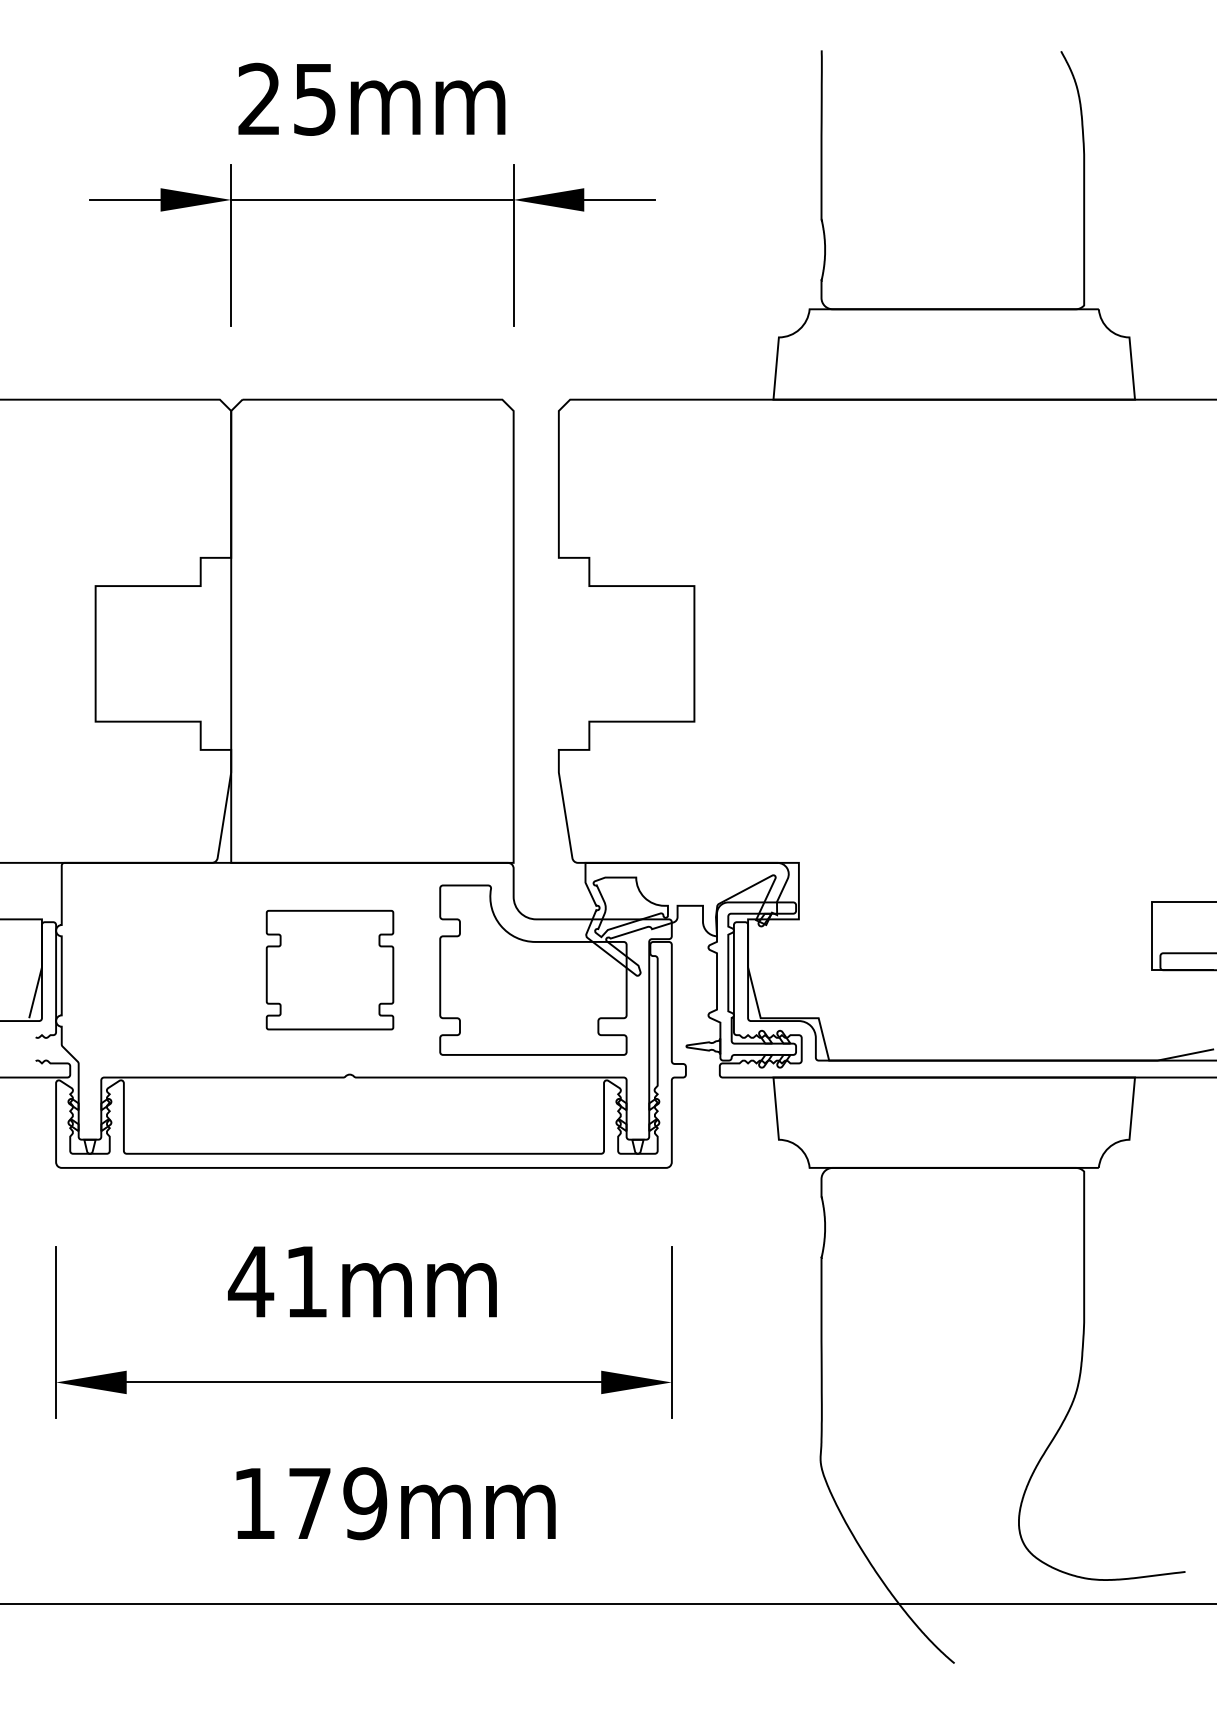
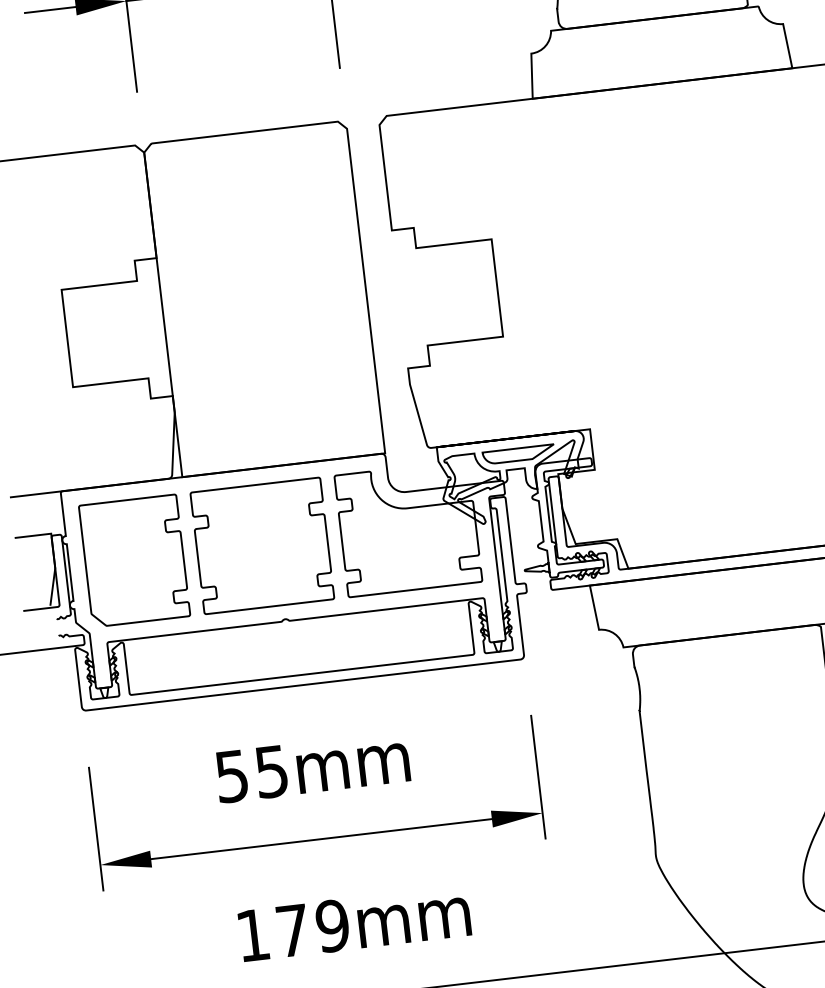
part: (696, 885) -> (518, 454), added
part: (151, 969) -> (134, 560), added
part: (329, 969) -> (261, 545), size x1.43
text: (276, 1282) -> (250, 774), 41mm -> 55mm

